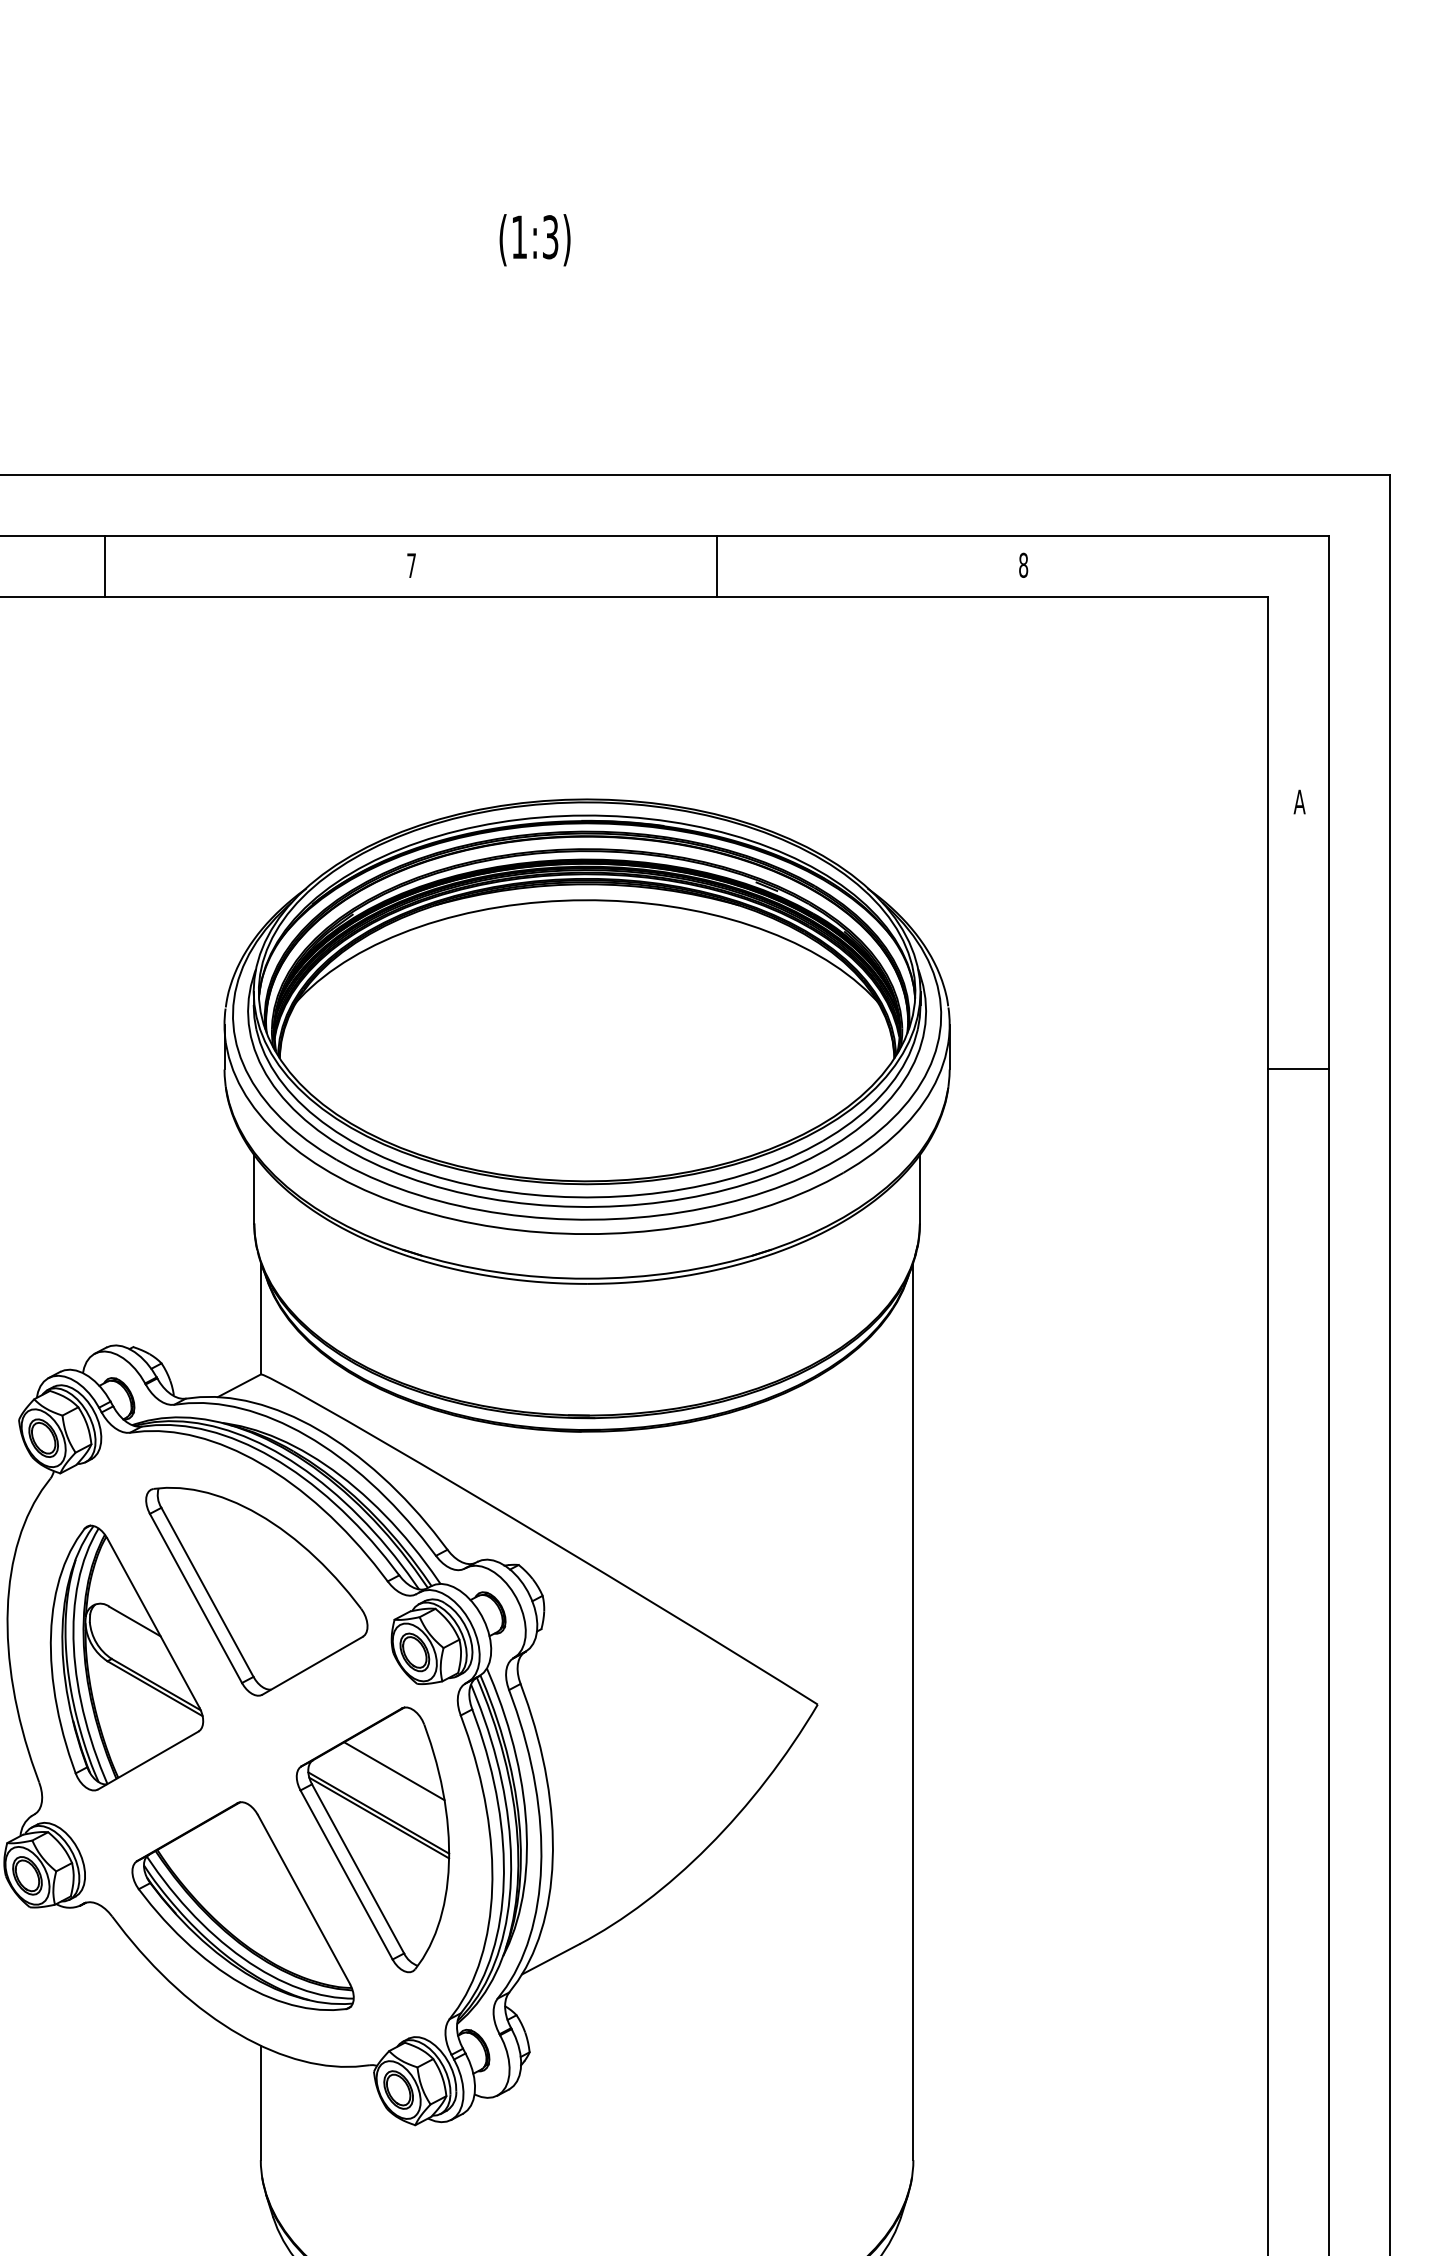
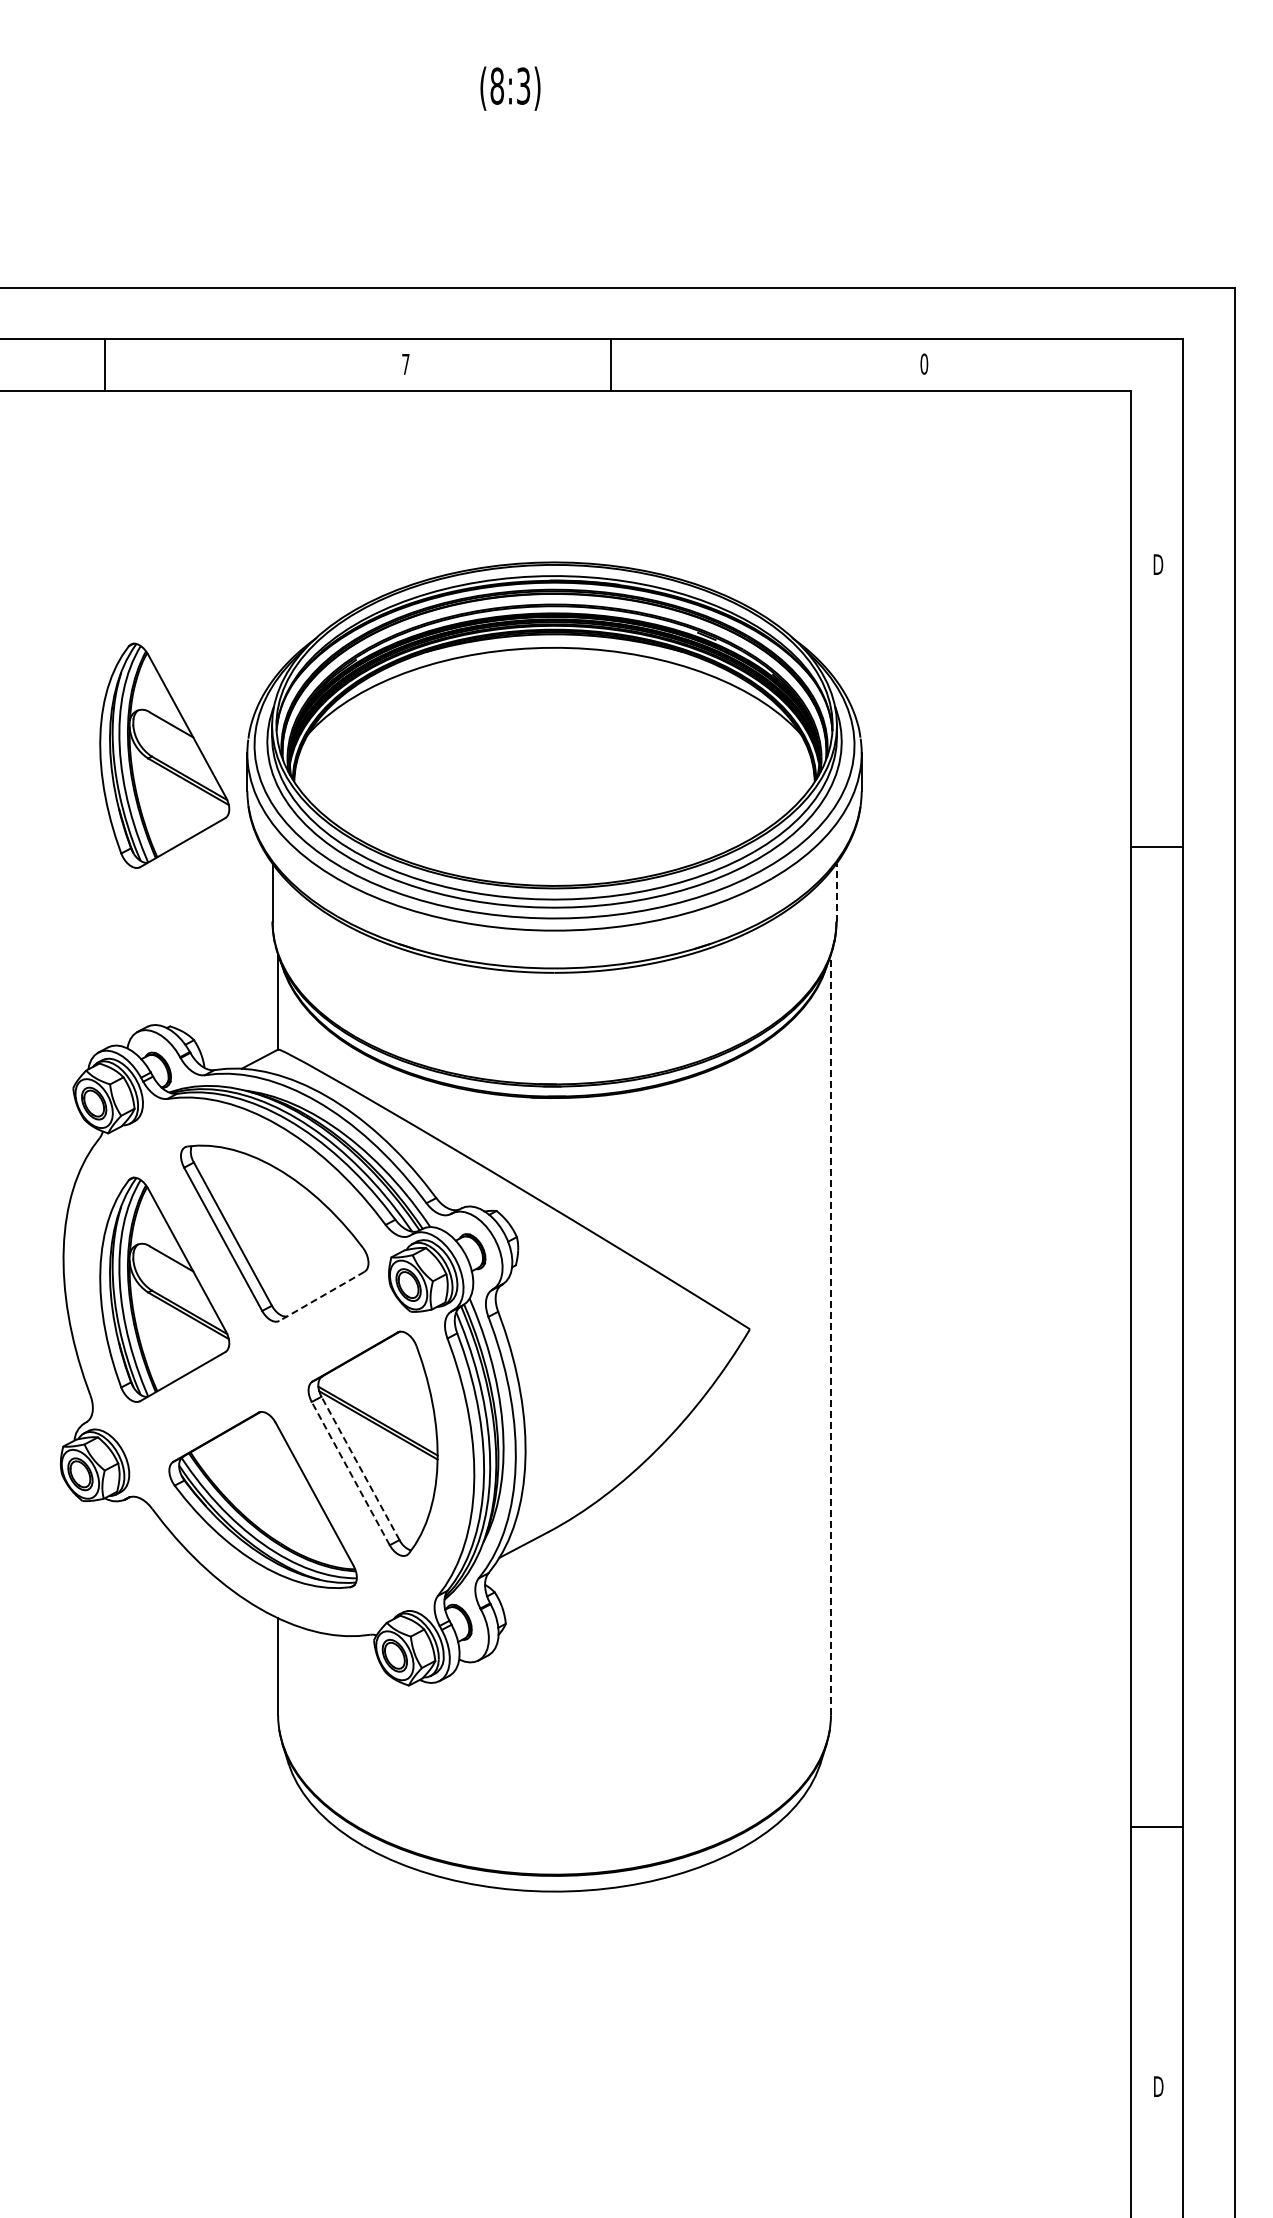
text: (518, 236) -> (496, 85), (1:3) -> (8:3)
text: (1023, 564) -> (924, 363), 8 -> 0
line: (105, 566) -> (104, 365), moved
line: (716, 566) -> (610, 365), moved
text: (1300, 801) -> (1158, 564), A -> D
part: (126, 1027) -> (164, 755), added
line: (1298, 1068) -> (1157, 847), moved
line: (919, 1189) -> (836, 892), solid -> dashed
line: (312, 1665) -> (321, 1296), solid -> dashed
line: (912, 1710) -> (830, 1334), solid -> dashed
line: (393, 1770) -> (390, 1385), removed
line: (358, 1868) -> (360, 1468), solid -> dashed
line: (346, 1874) -> (350, 1473), solid -> dashed

